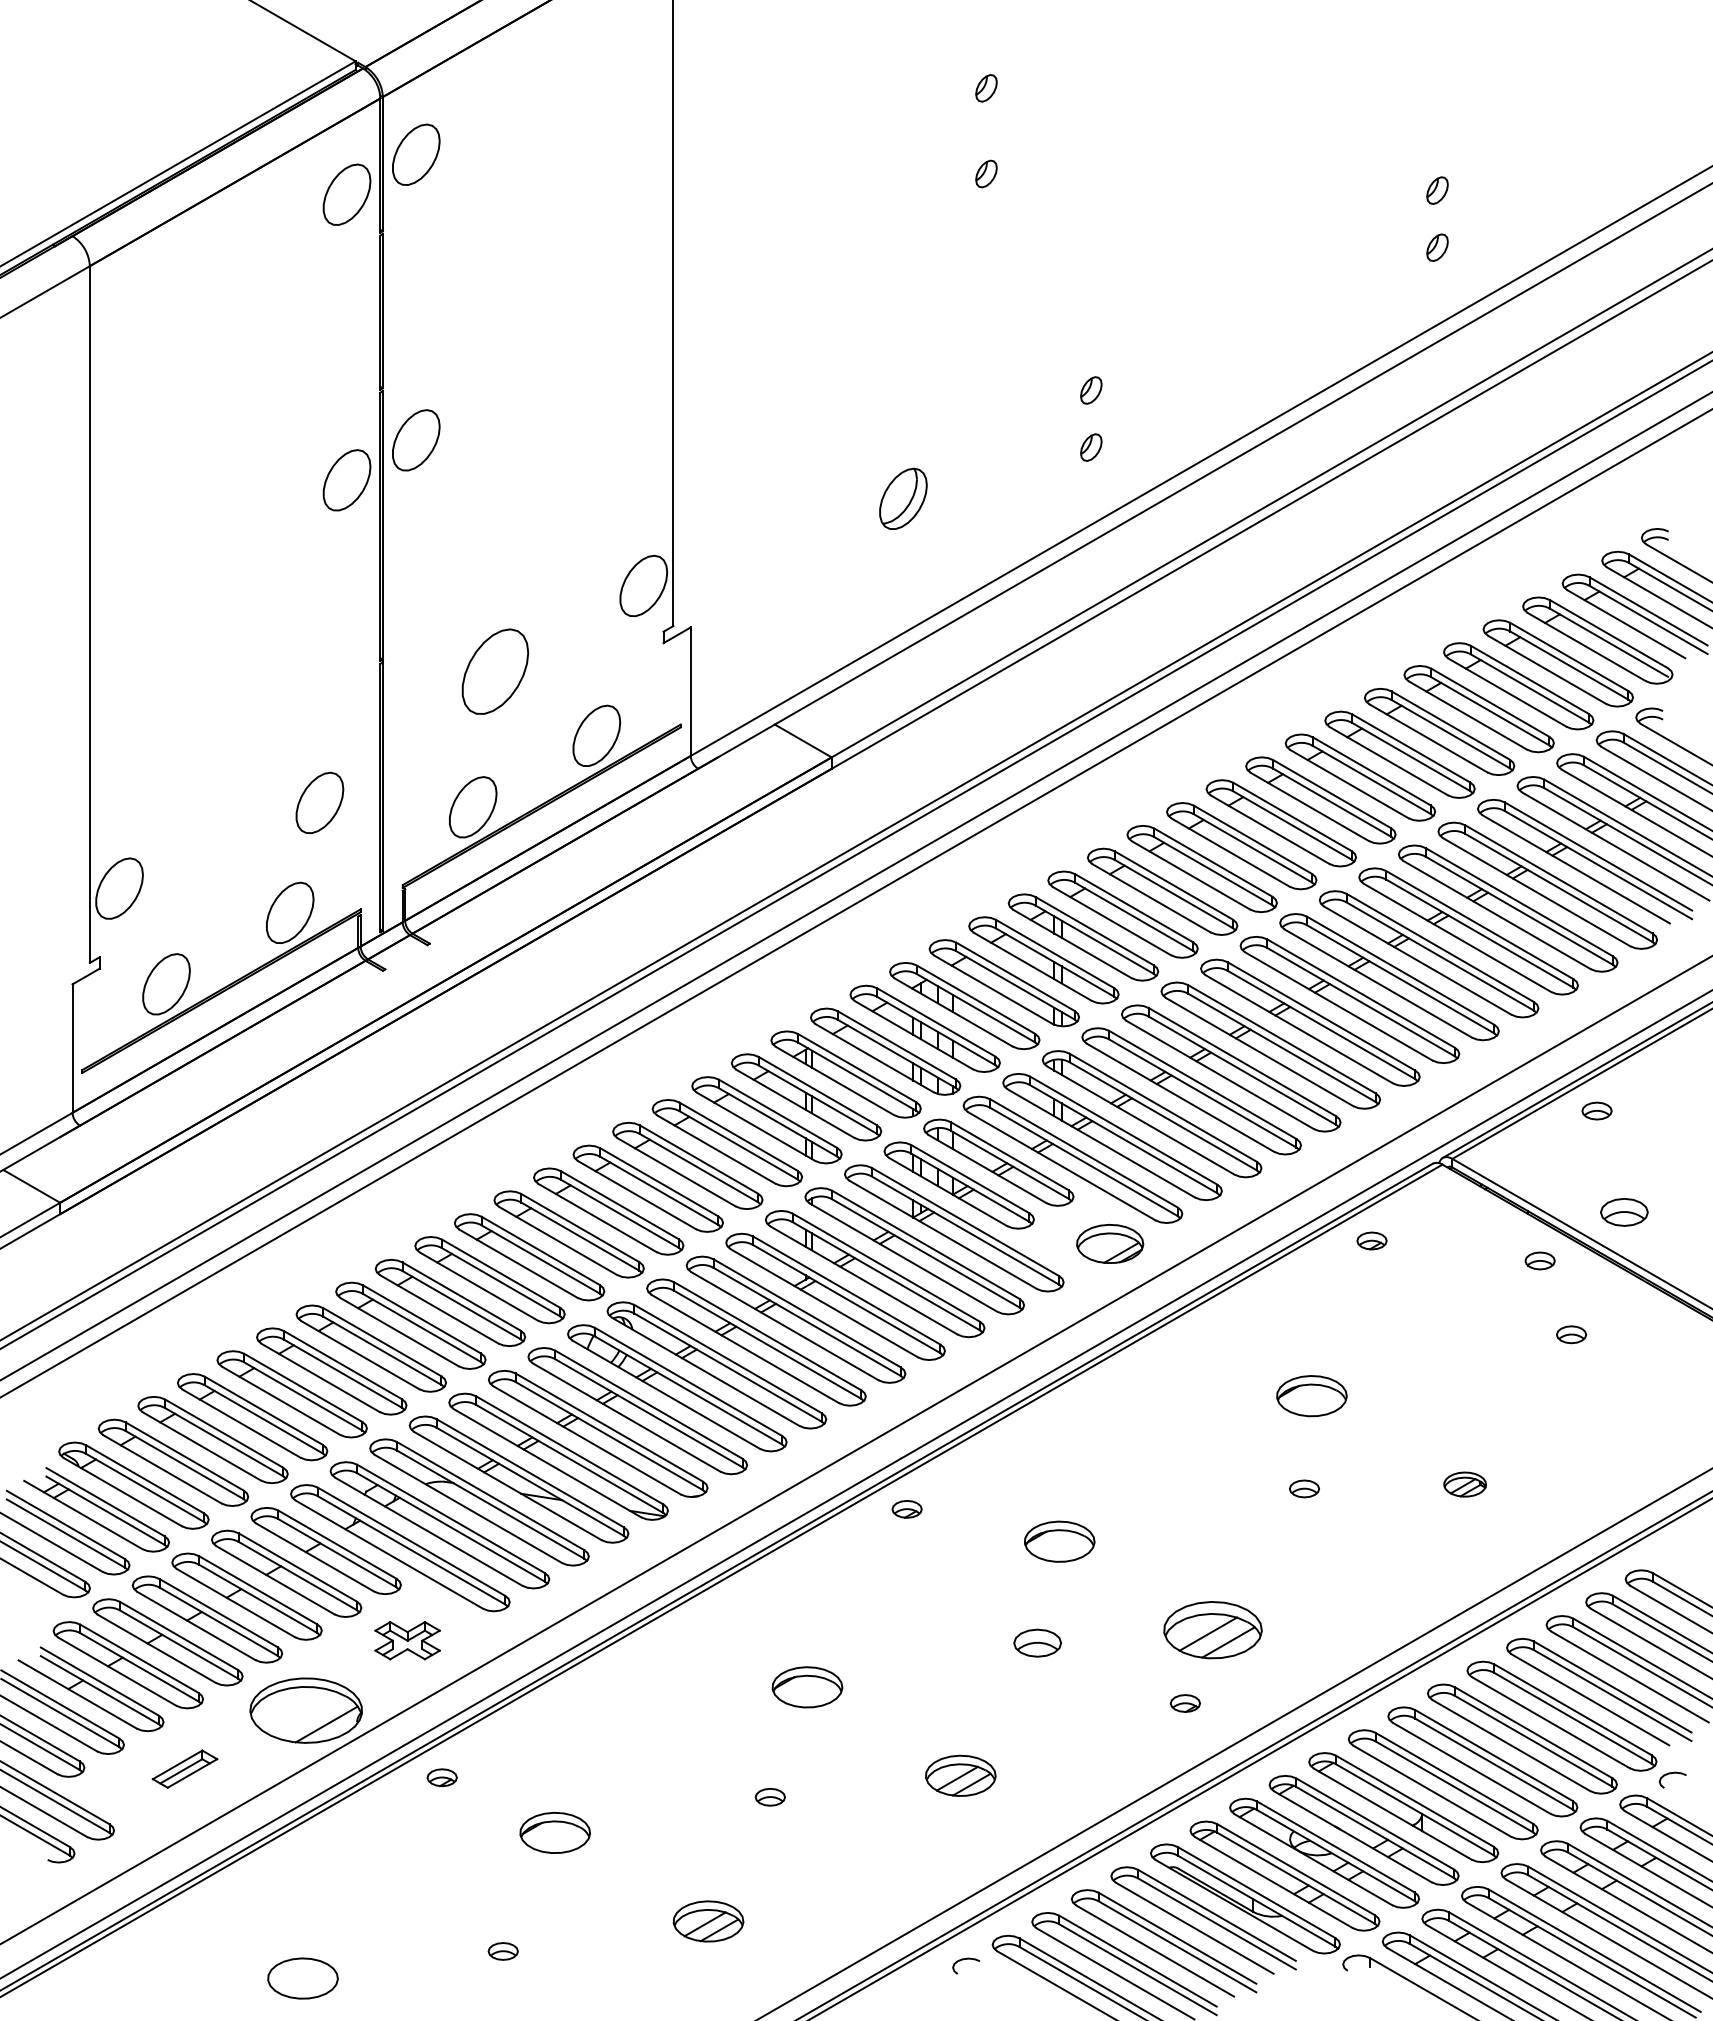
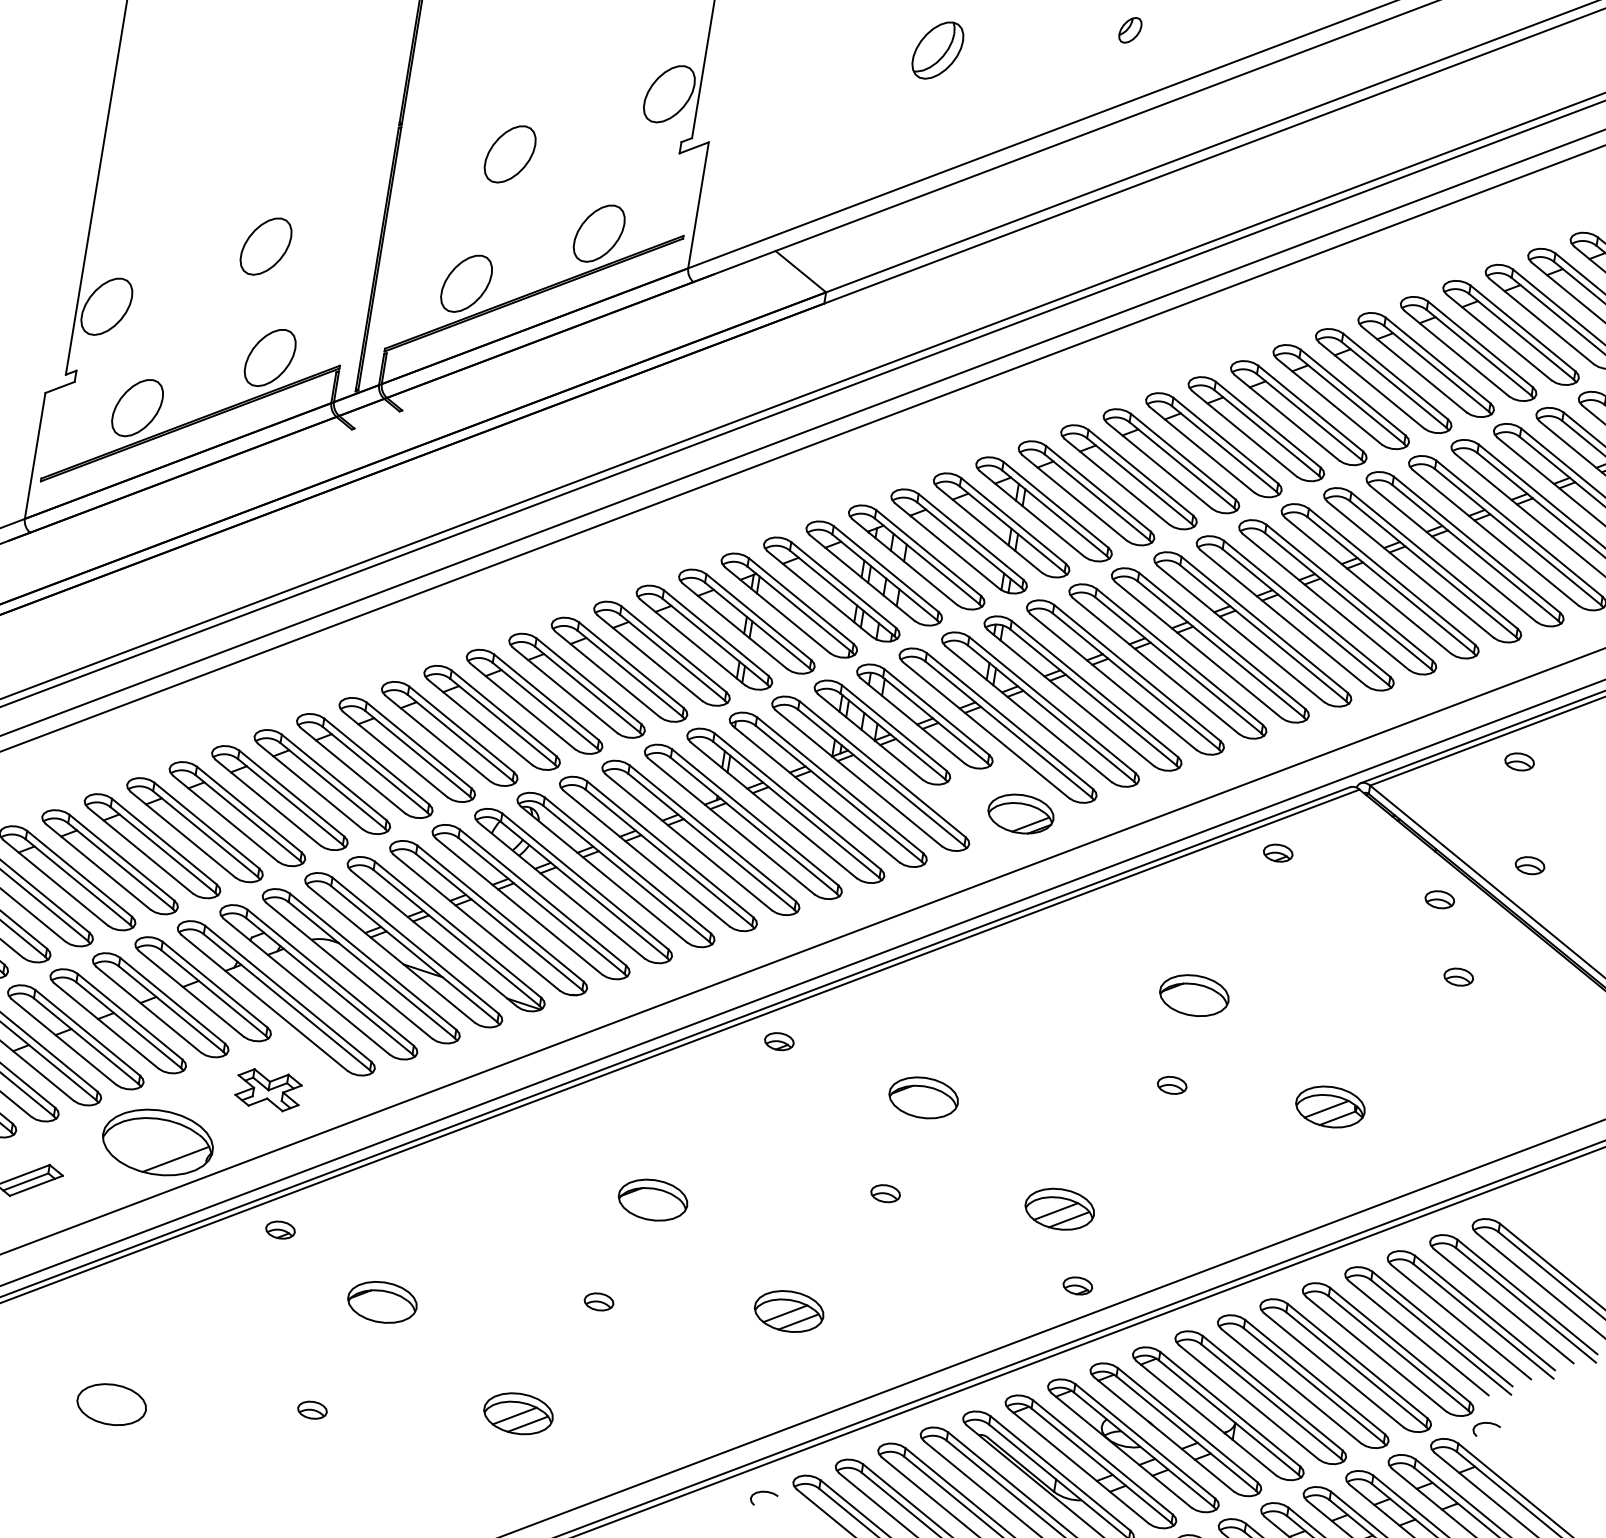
part: (495, 671) -> (510, 154), size x0.71
part: (319, 802) -> (265, 246), moved
part: (1623, 1212) -> (1529, 865), size x0.62
part: (1464, 1484) -> (1329, 1106), size x1.67
part: (1212, 1630) -> (1059, 1209), size x0.71
part: (1036, 1642) -> (884, 1192), size x0.62
part: (1184, 1703) -> (1076, 1285), moved

